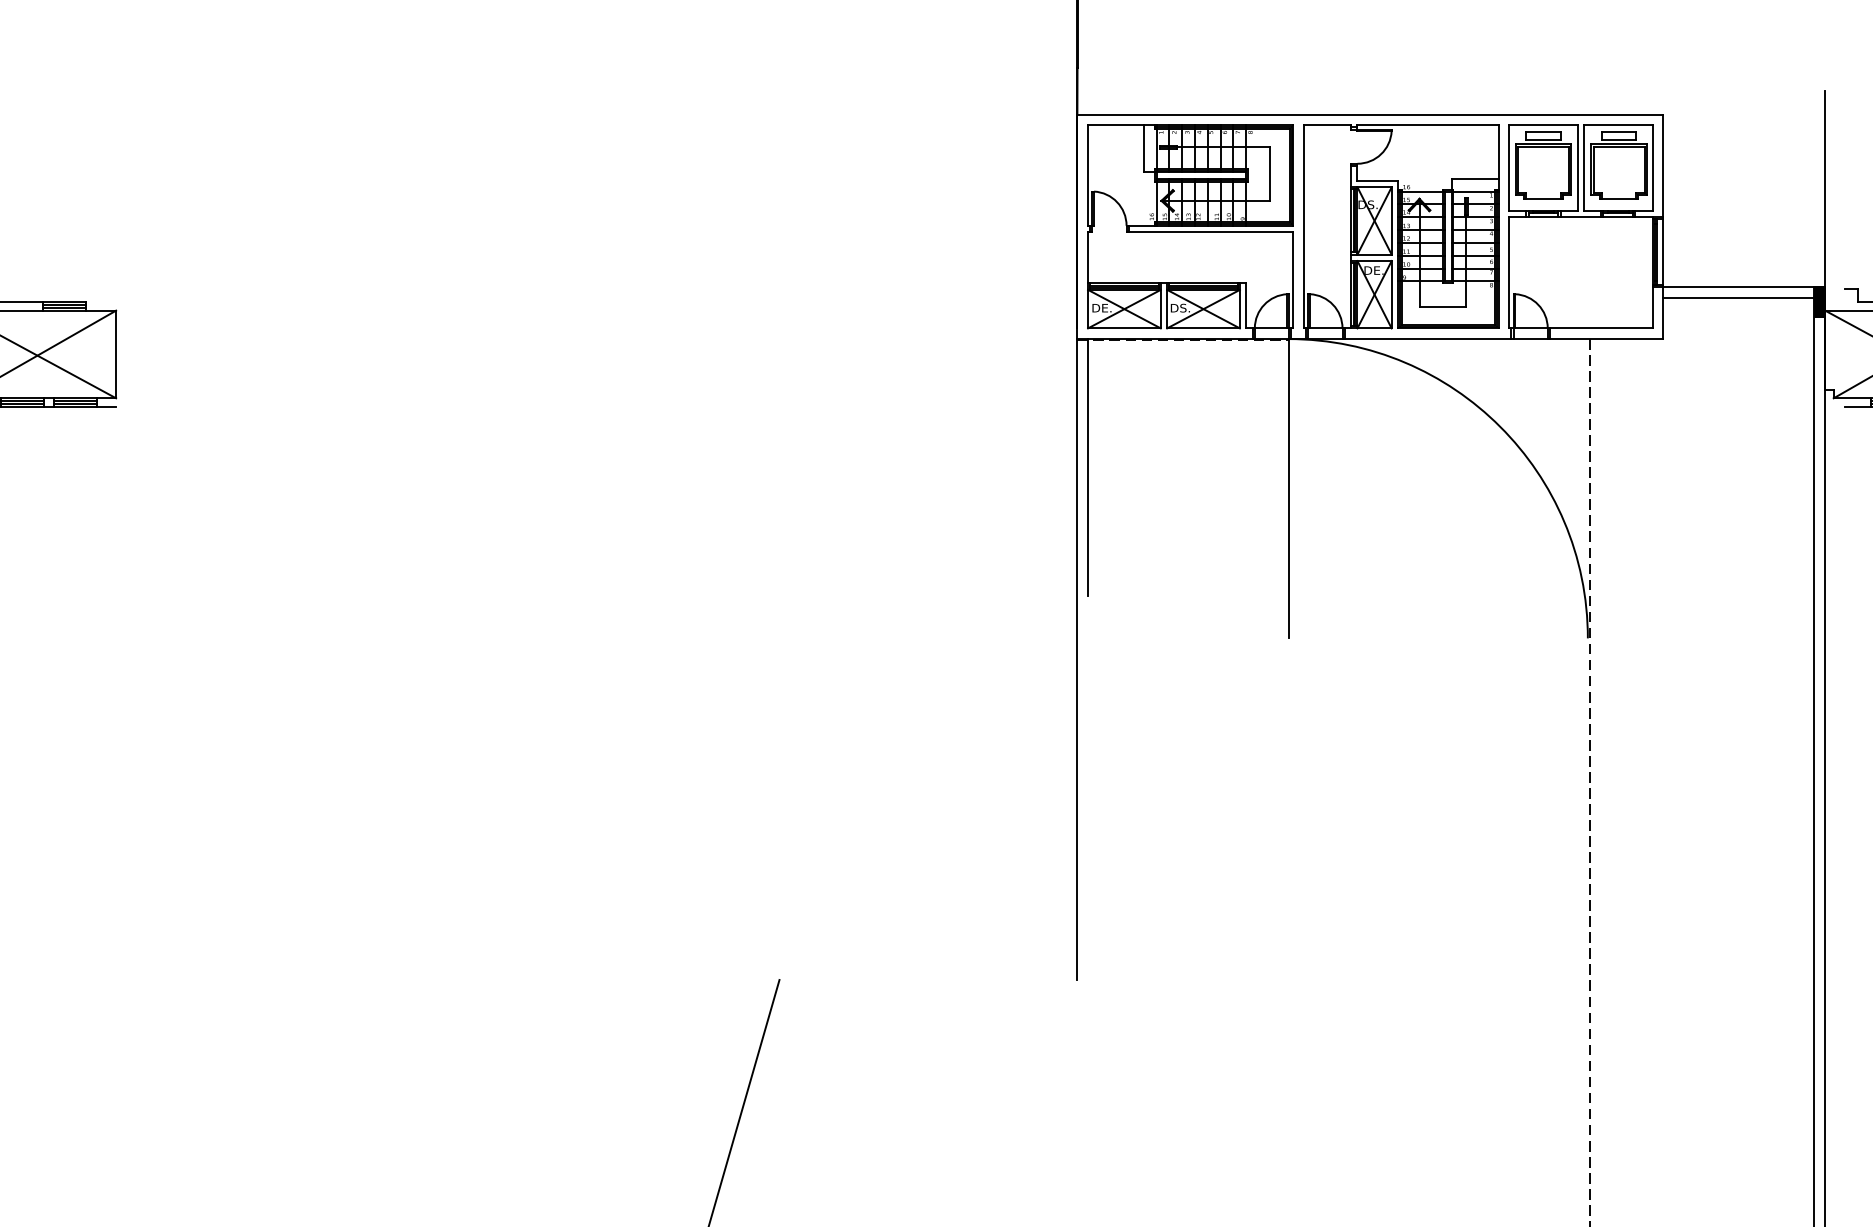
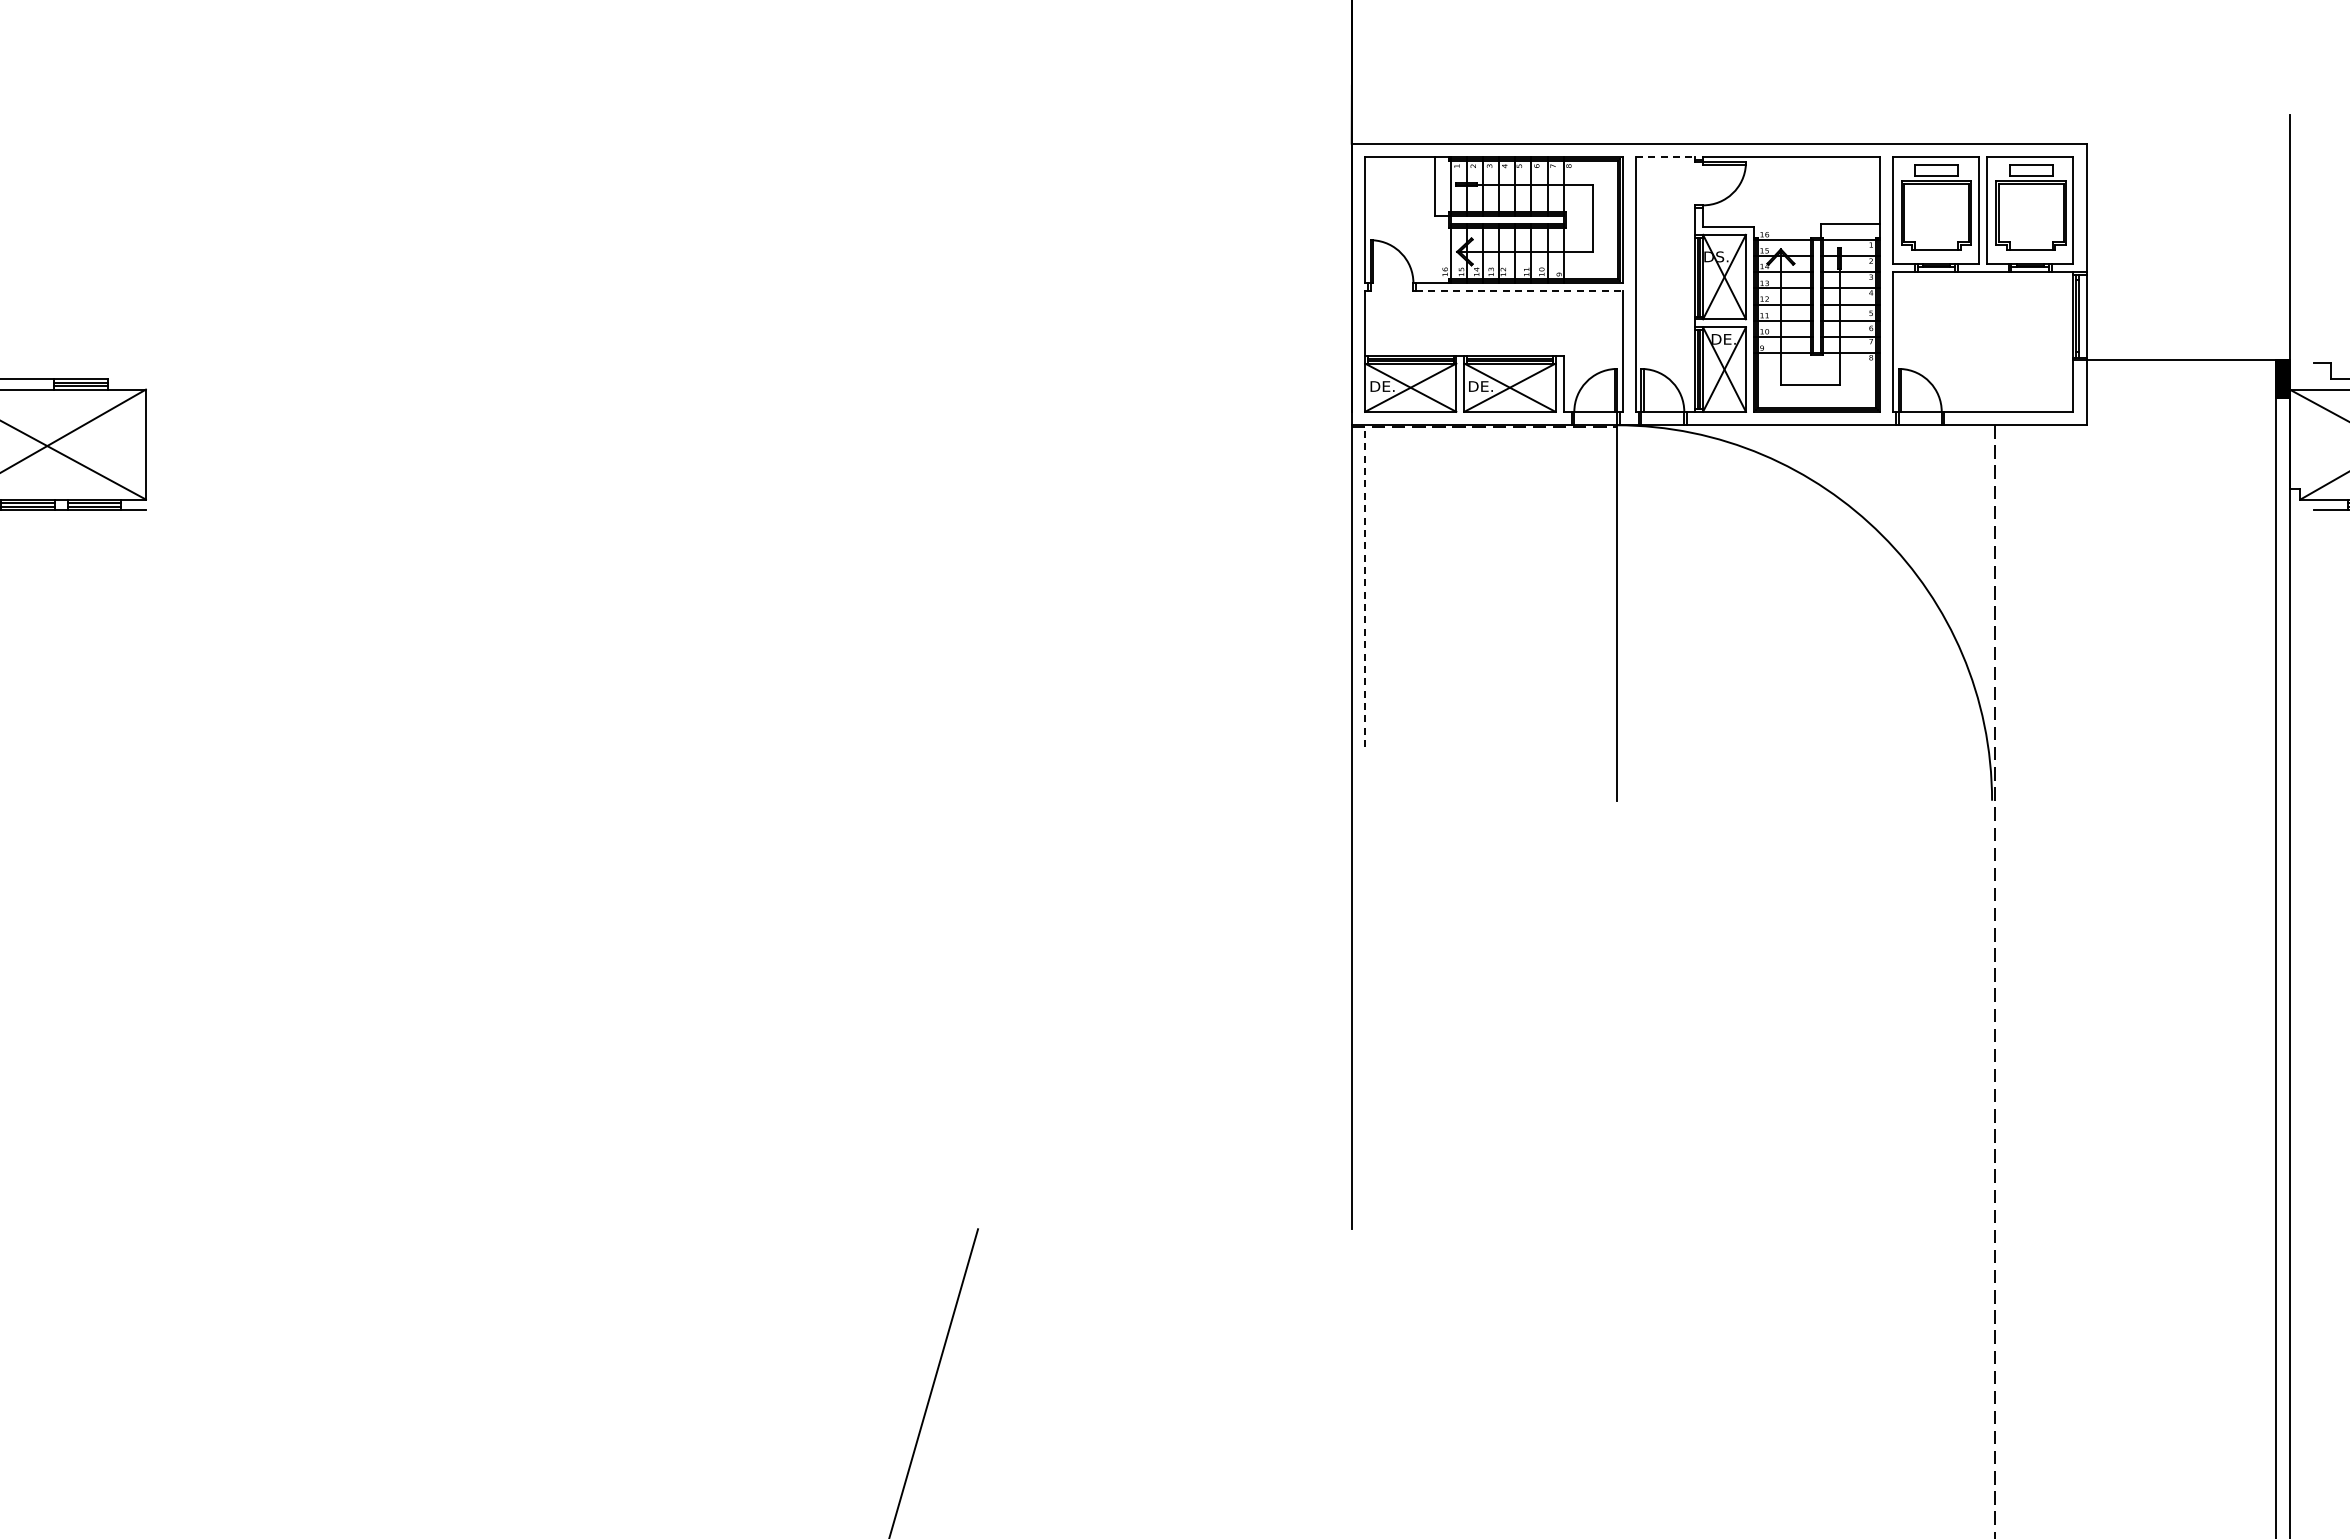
line: (1327, 125) -> (1665, 157), solid -> dashed
line: (1211, 232) -> (1519, 291), solid -> dashed
line: (1738, 297) -> (2181, 373), removed
text: (1183, 308) -> (1484, 386), DS. -> DE.
line: (1088, 467) -> (1365, 586), solid -> dashed

